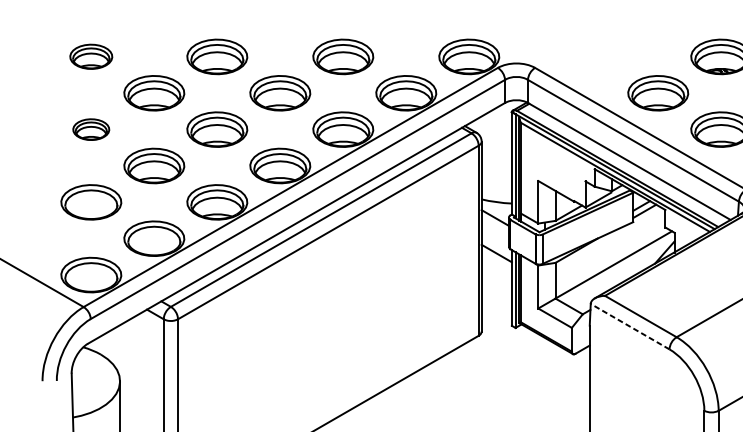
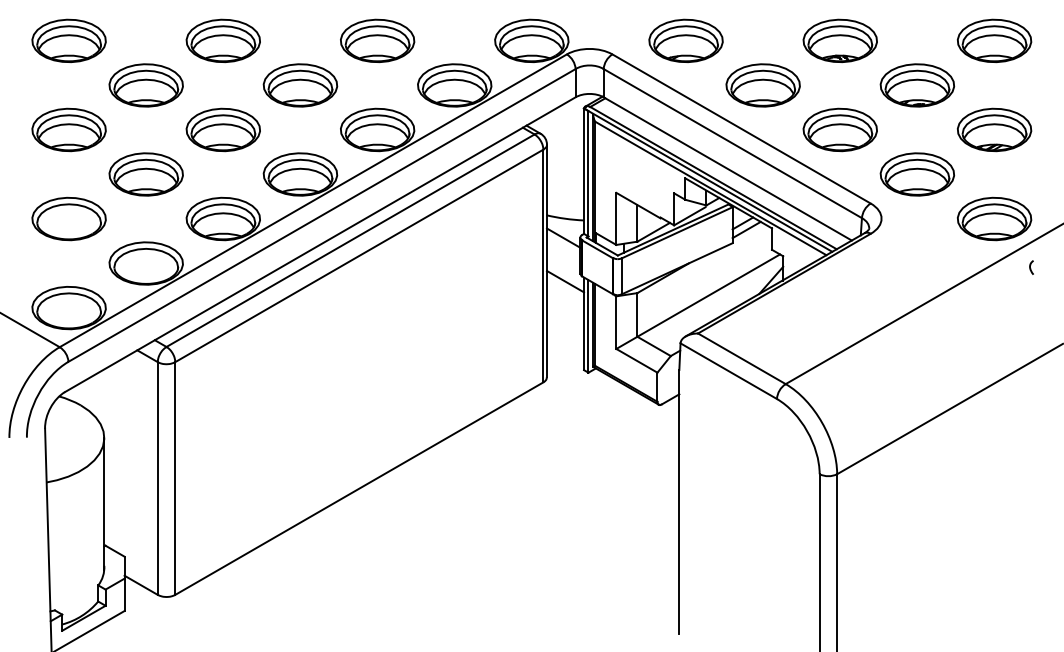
part: (90, 56) -> (68, 40), size x1.43
part: (594, 56) -> (685, 40), added
part: (90, 129) -> (68, 129), size x1.67
line: (629, 326) -> (728, 371), dashed -> solid

